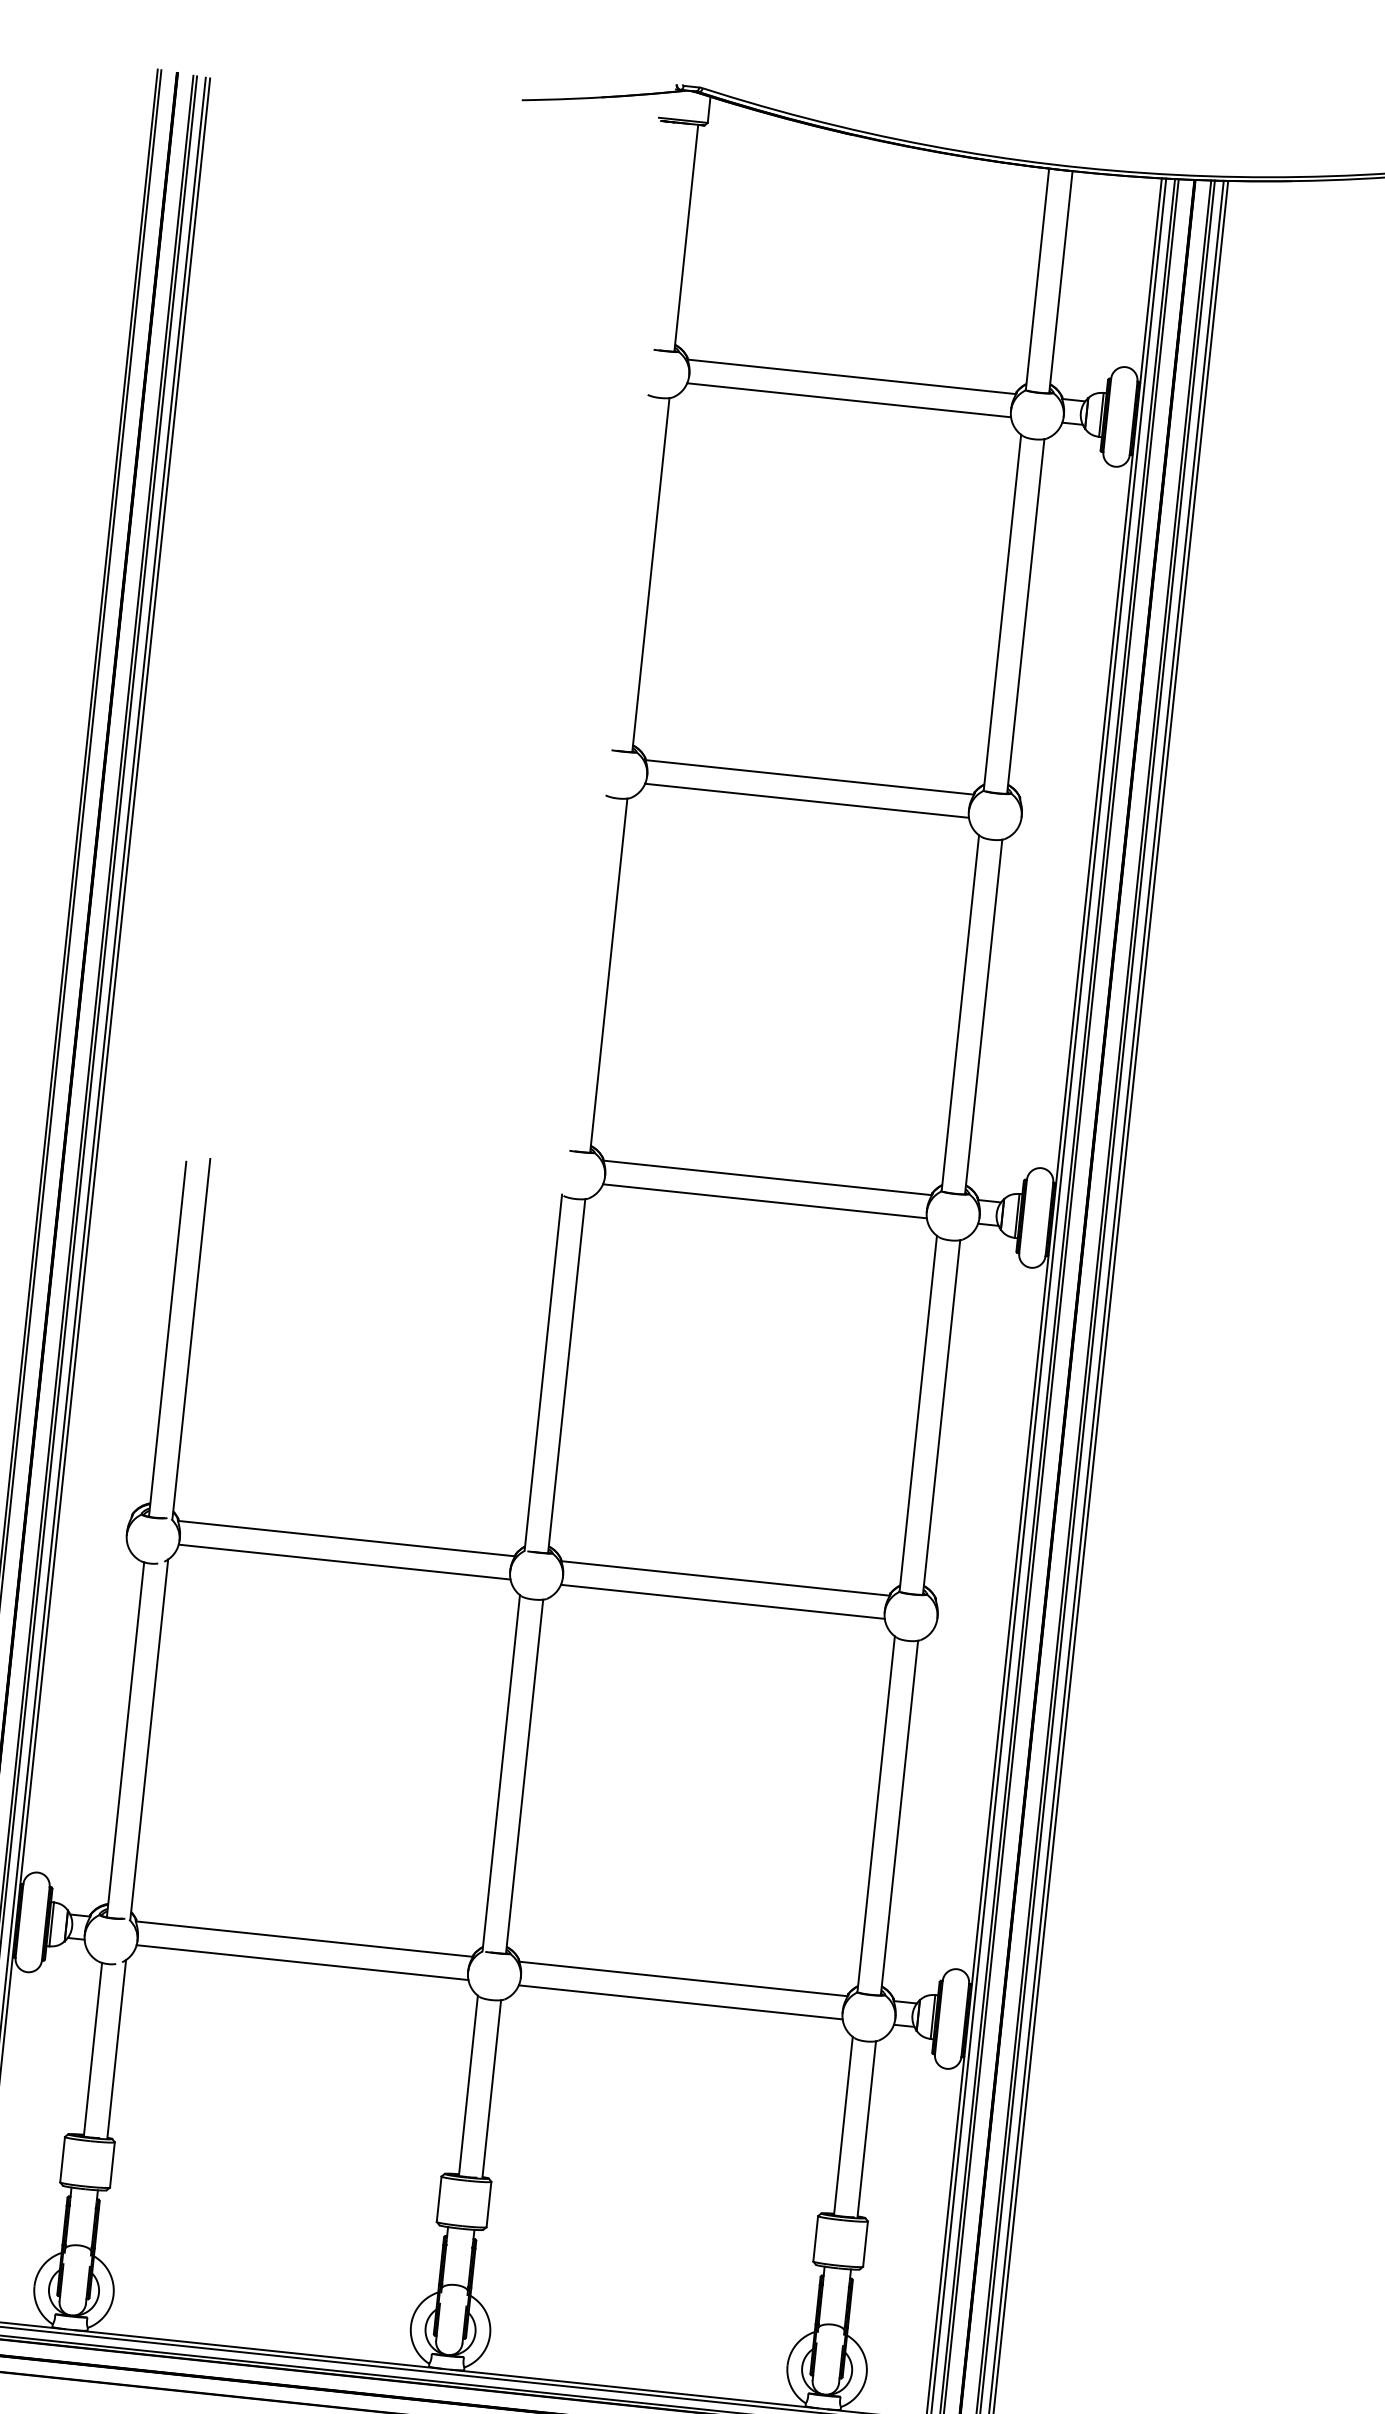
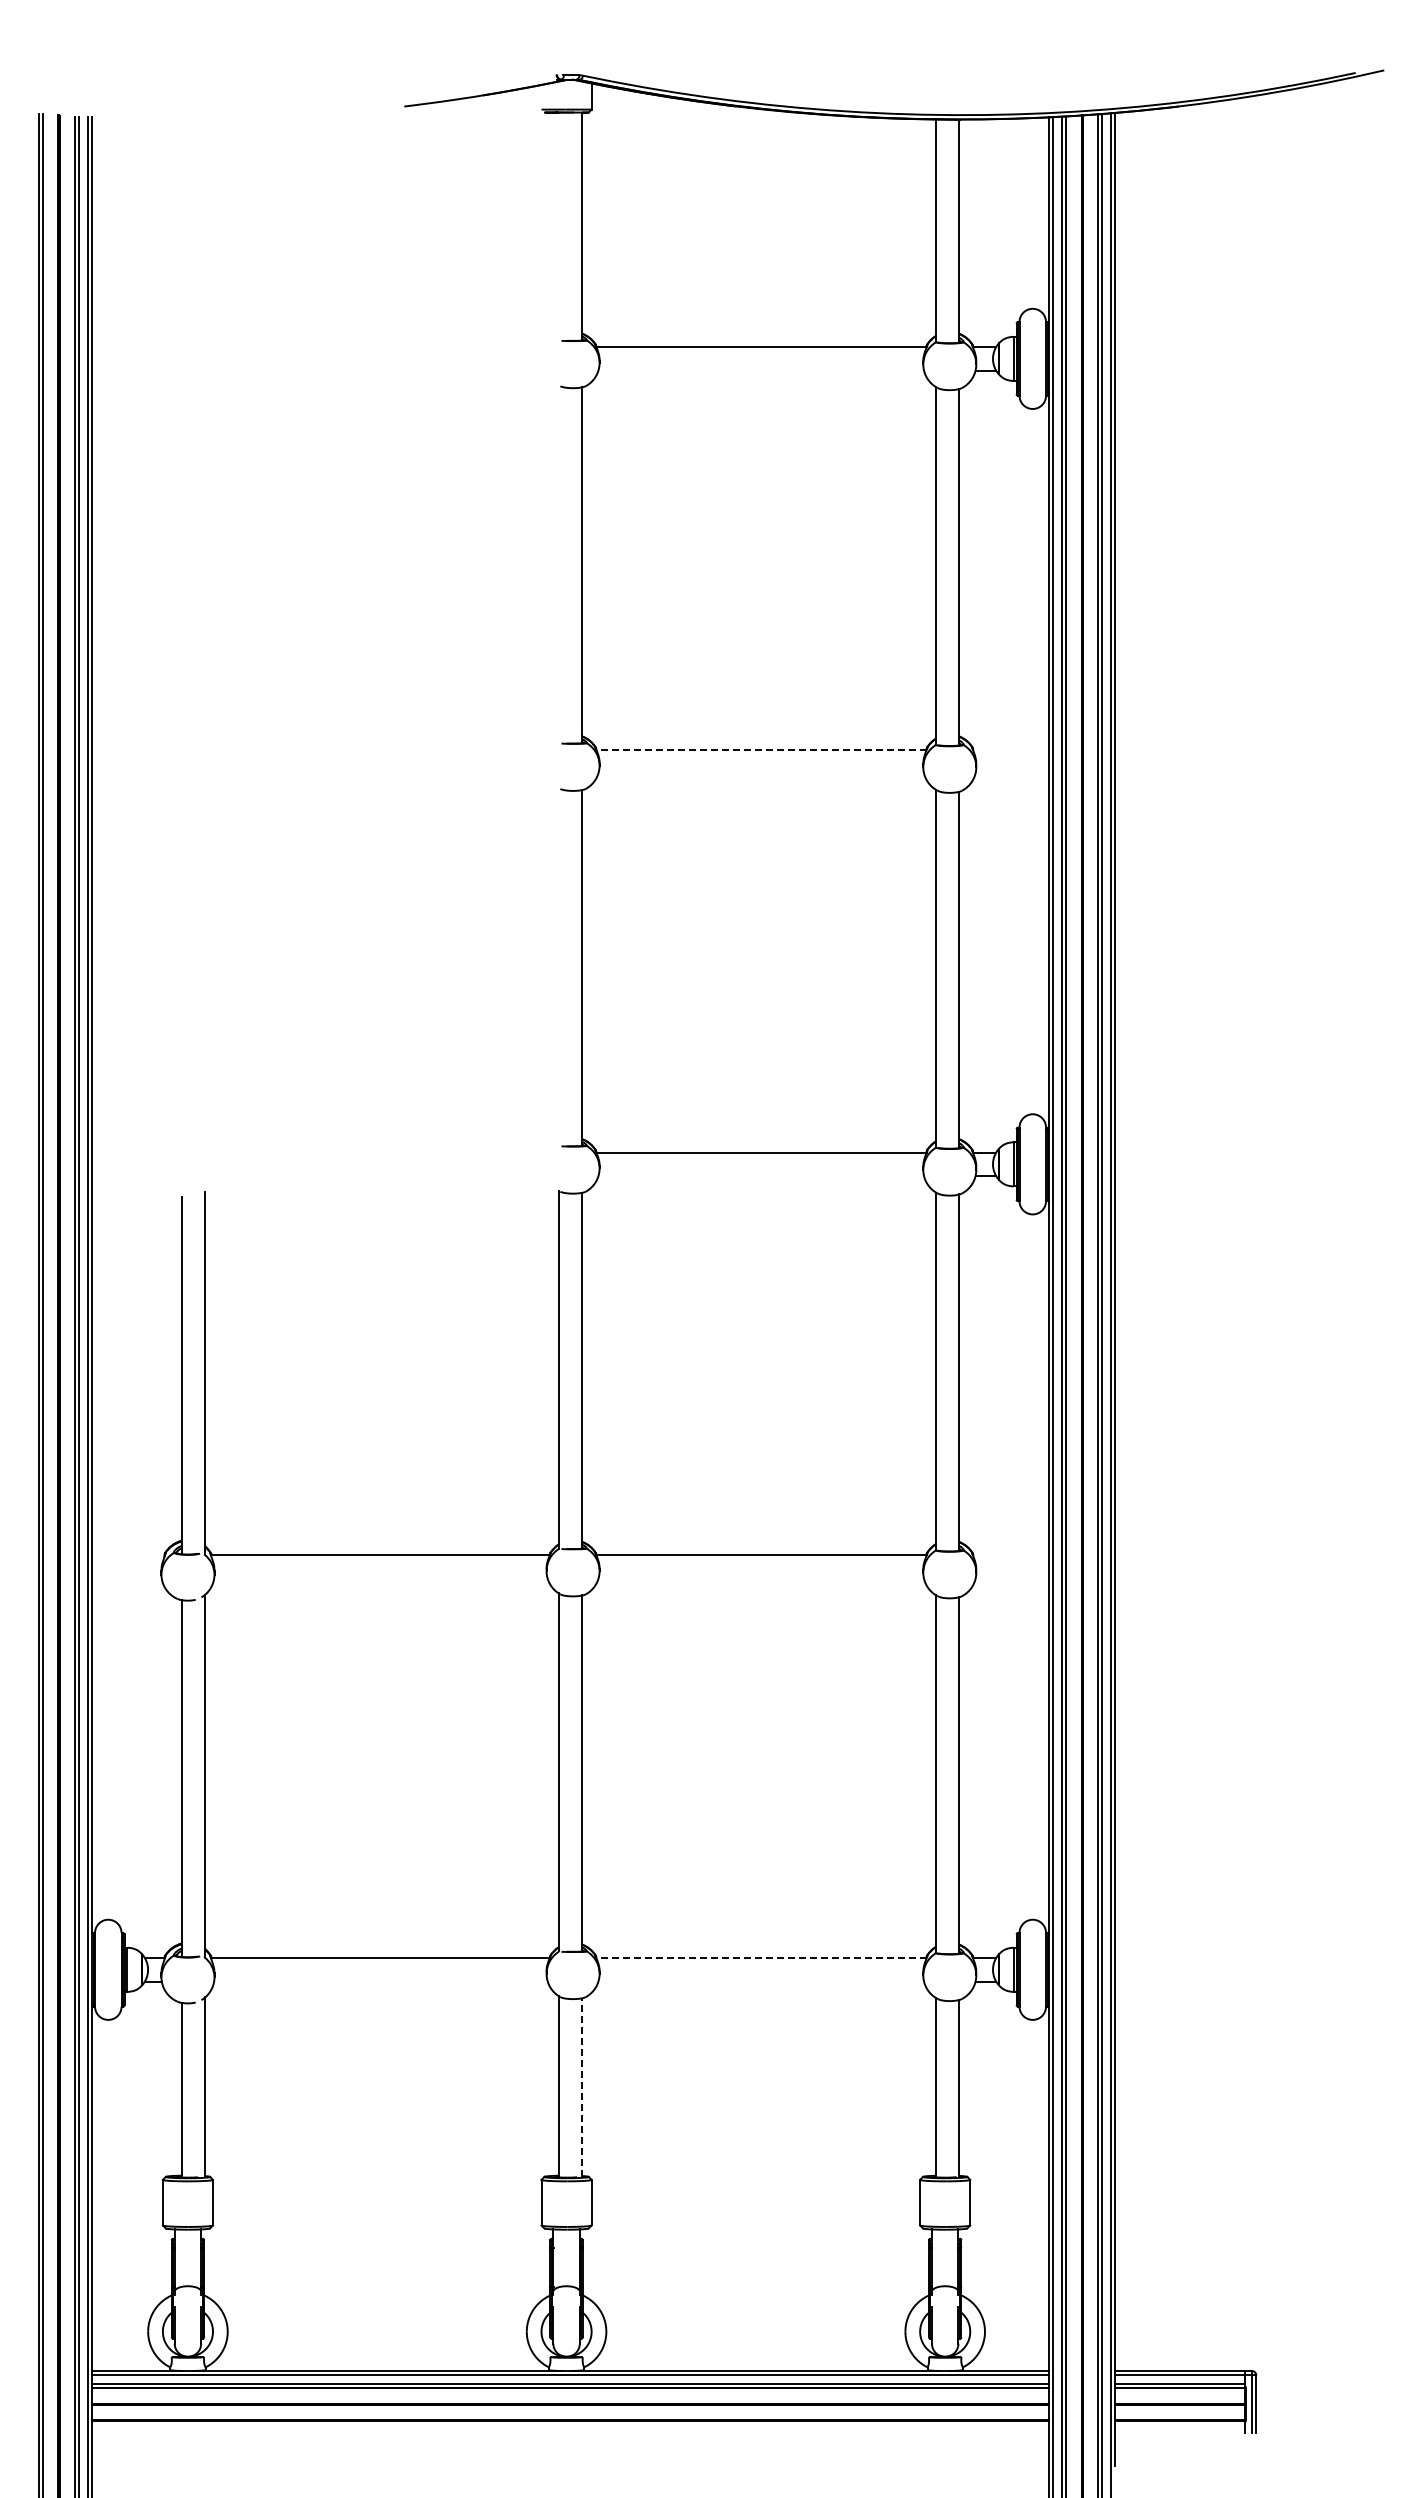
line: (849, 400) -> (761, 370), removed
line: (809, 777) -> (761, 749), solid -> dashed
line: (807, 800) -> (761, 773), removed
line: (765, 1201) -> (761, 1176), removed
line: (344, 1561) -> (380, 1578), removed
line: (723, 1601) -> (761, 1578), removed
line: (302, 1962) -> (380, 1981), removed
line: (683, 1979) -> (761, 1958), solid -> dashed
line: (681, 2002) -> (761, 1981), removed
line: (492, 2088) -> (582, 2086), solid -> dashed

